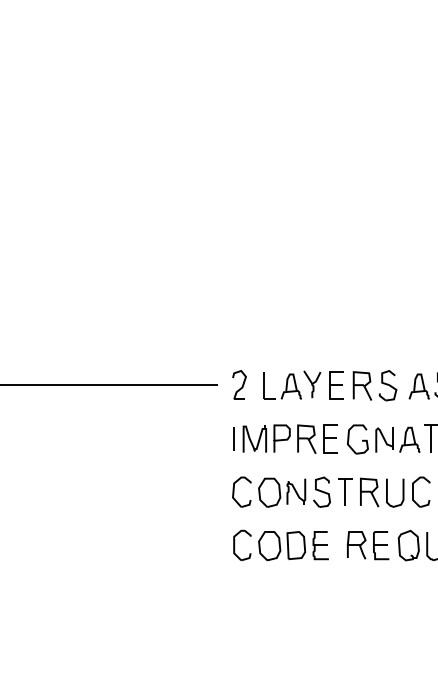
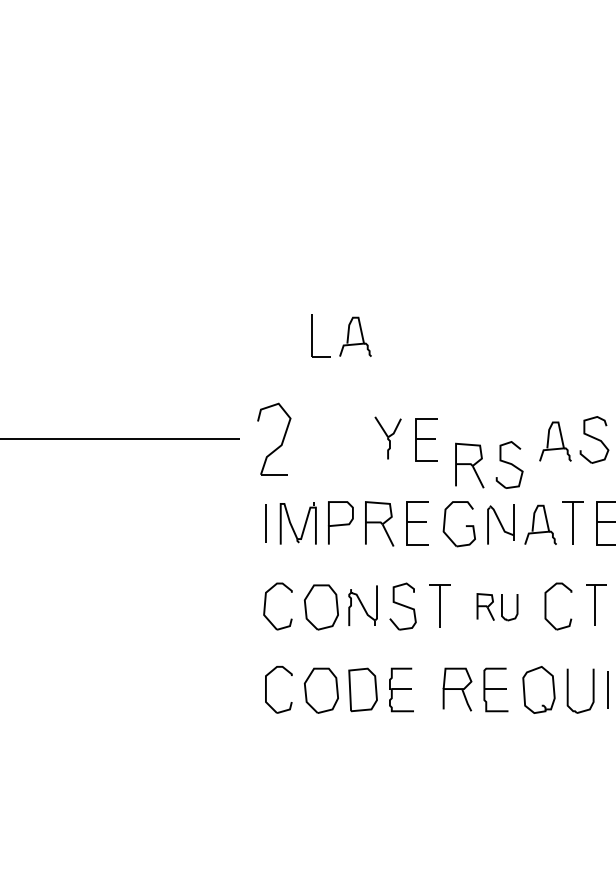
part: (239, 384) -> (274, 438), size x1.6
part: (282, 385) -> (341, 334), moved
part: (374, 385) -> (488, 464), moved
part: (382, 492) -> (497, 606), size x0.6

